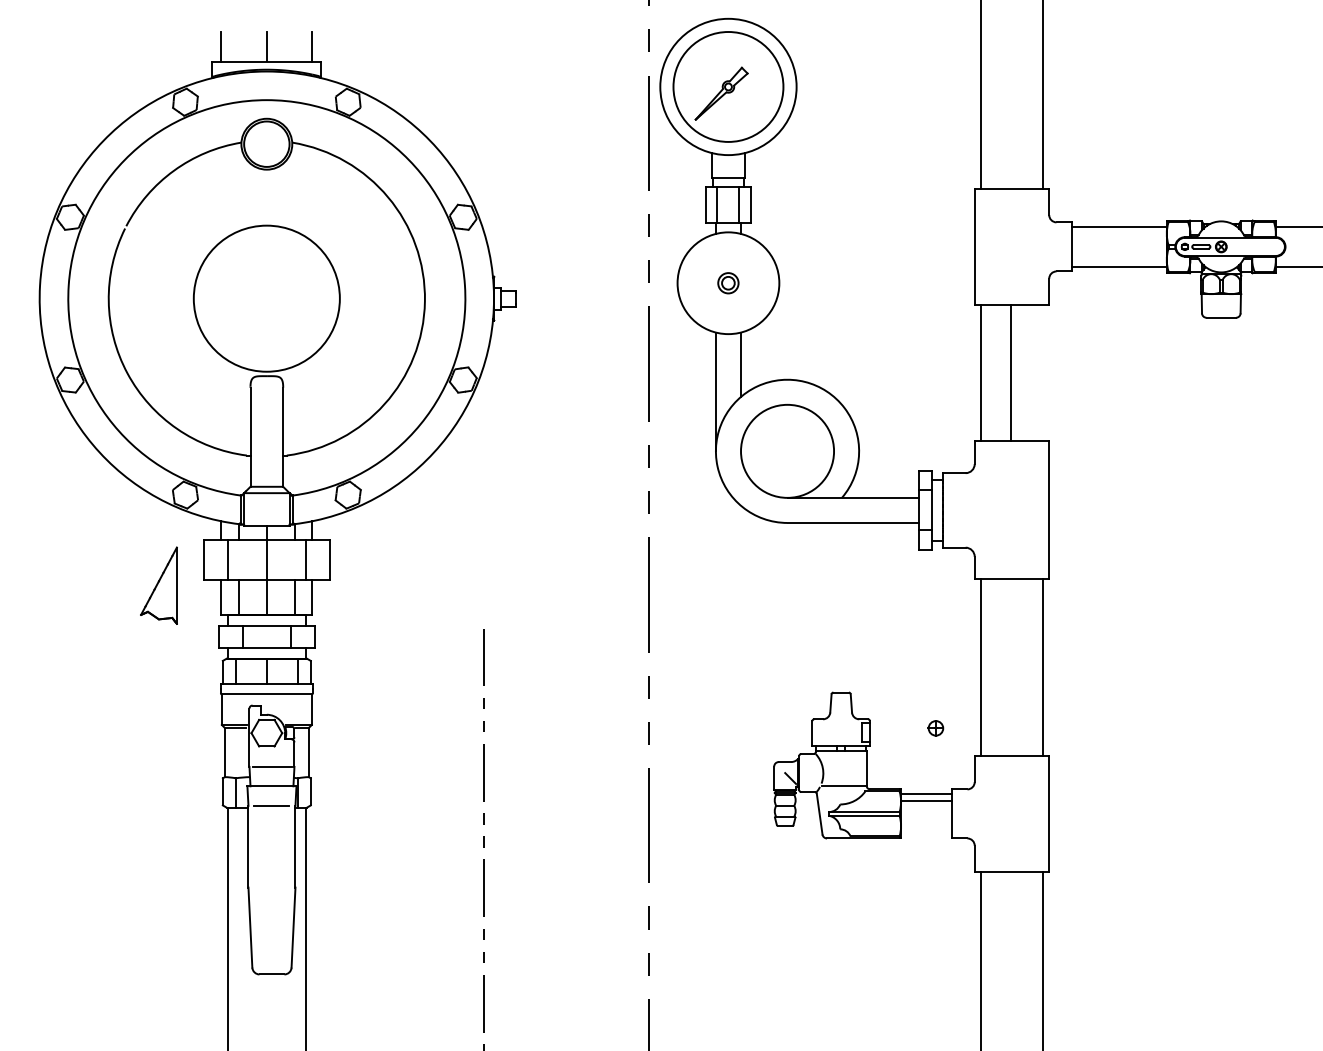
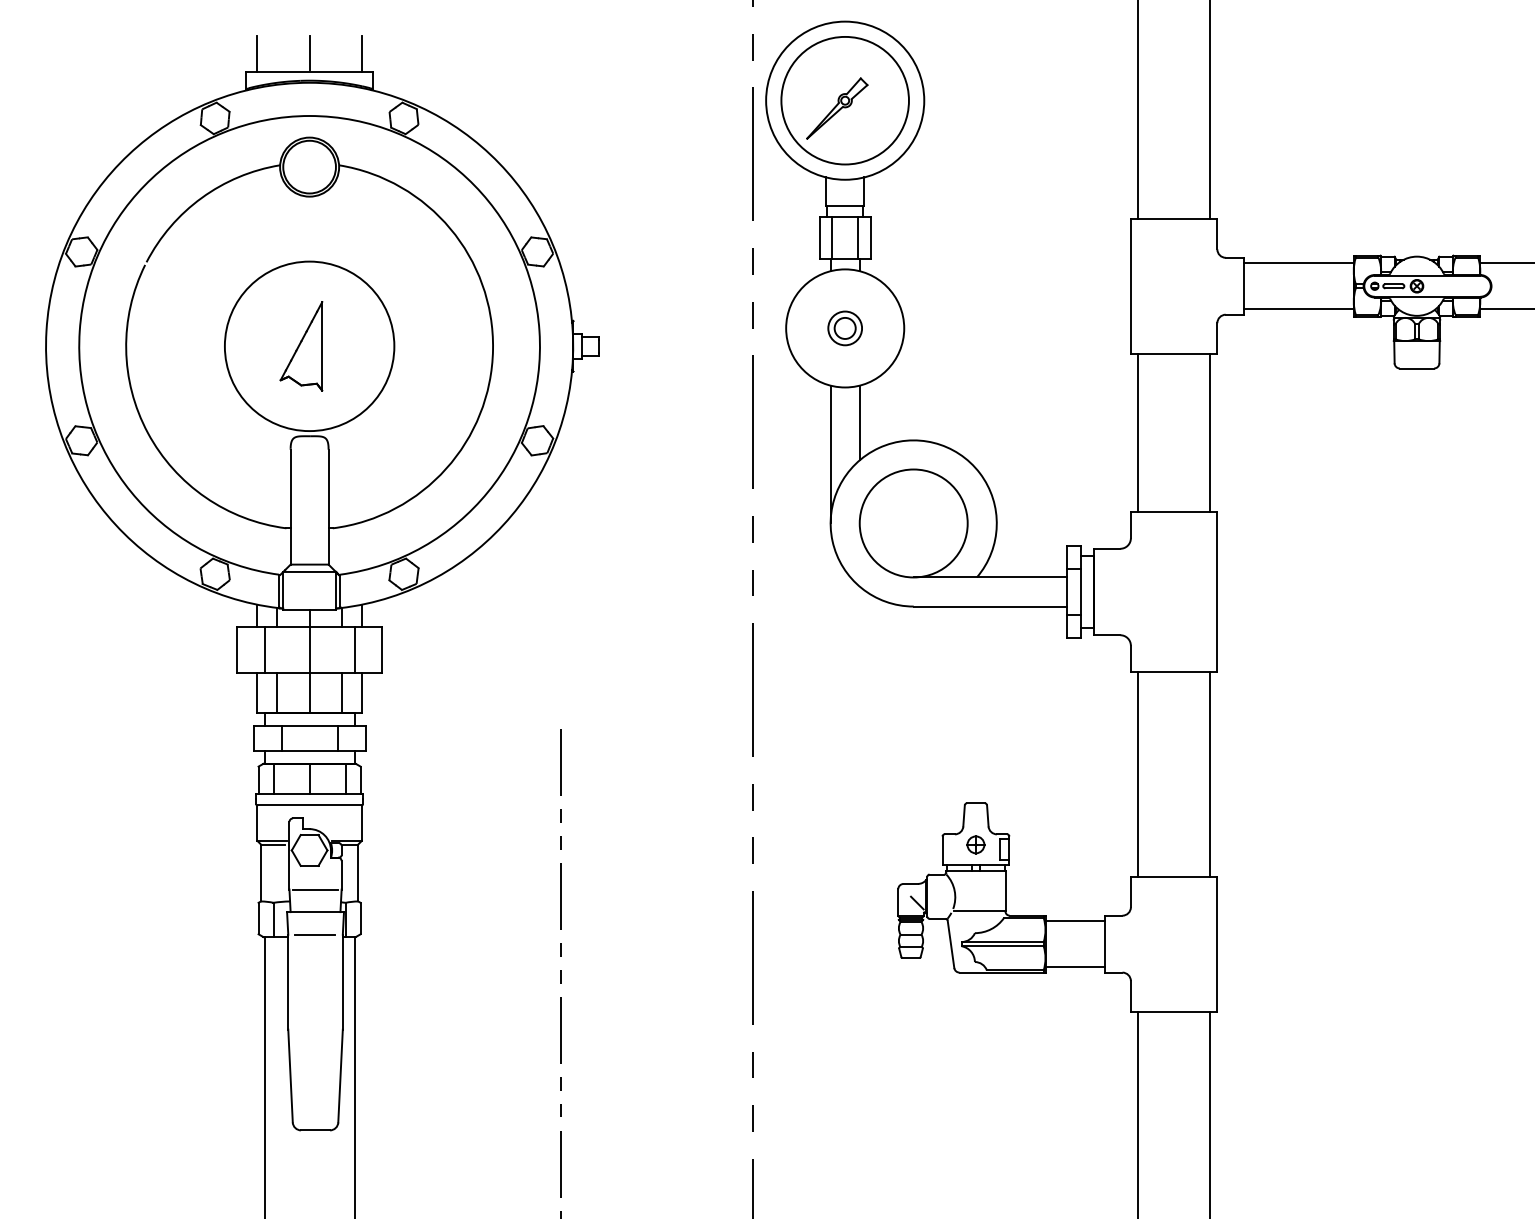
part: (727, 283) -> (844, 328), size x1.43
line: (1010, 372) -> (1209, 432), moved
part: (159, 585) -> (301, 346), moved
part: (935, 728) -> (975, 844), moved
line: (926, 801) -> (1074, 967), moved

